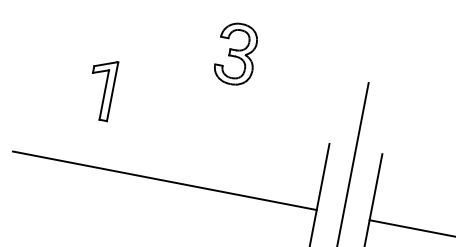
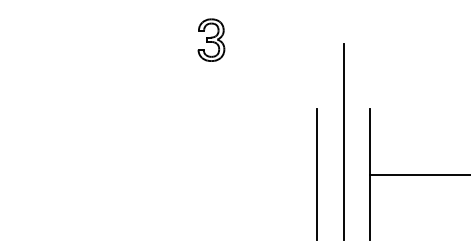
part: (236, 53) -> (211, 39), size x0.7
part: (101, 88) -> (88, 98), removed
line: (165, 180) -> (166, 174), removed

